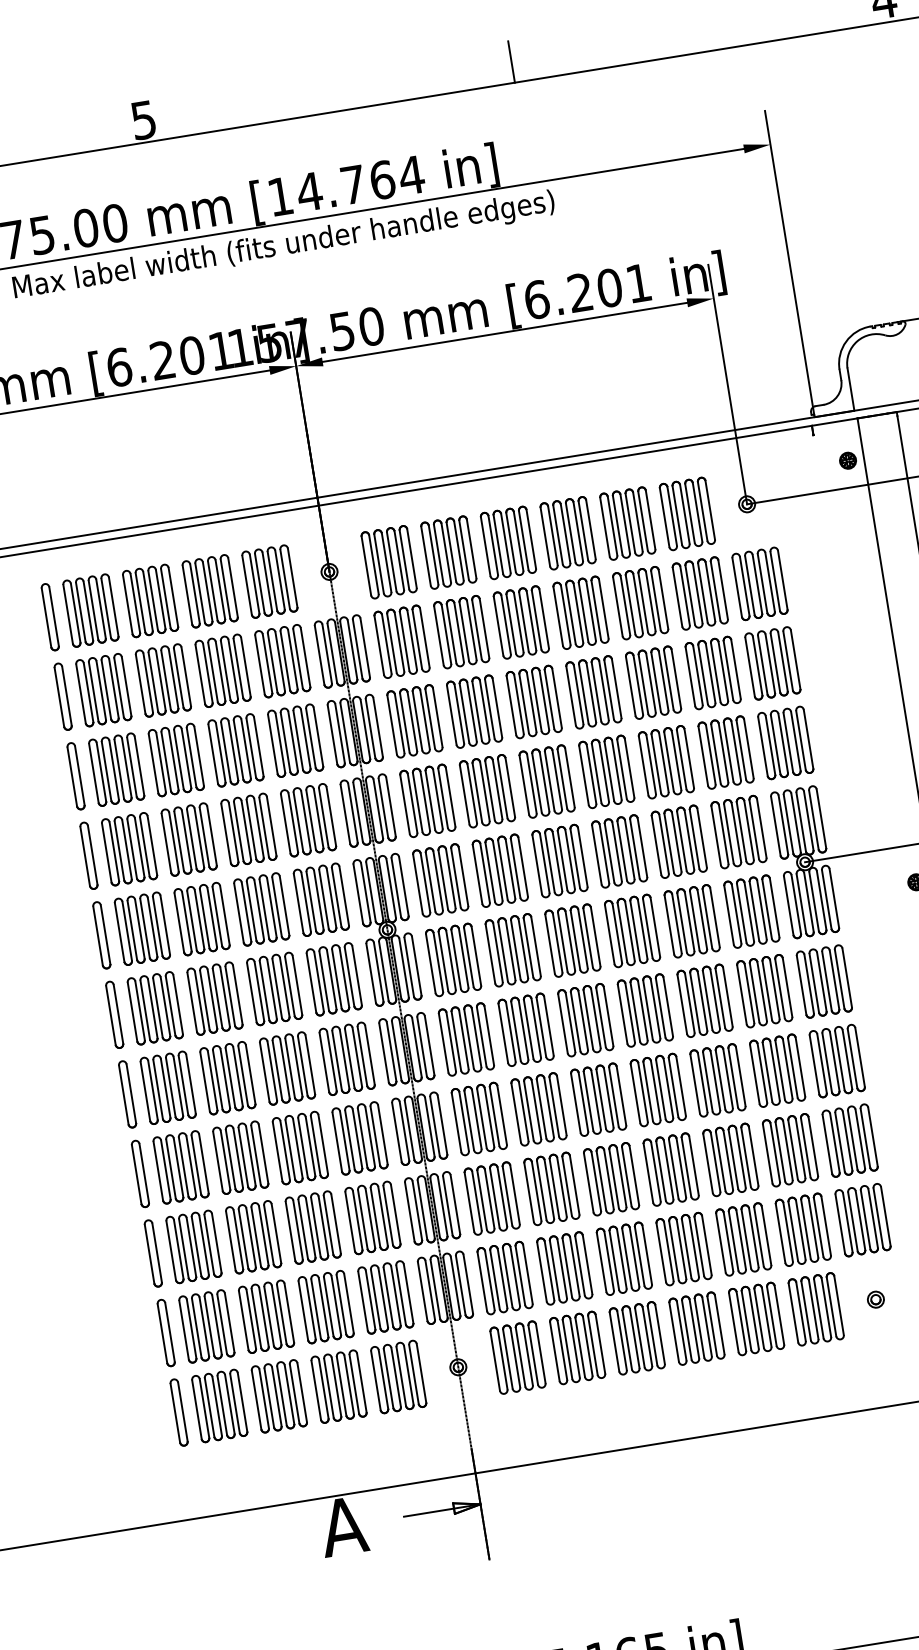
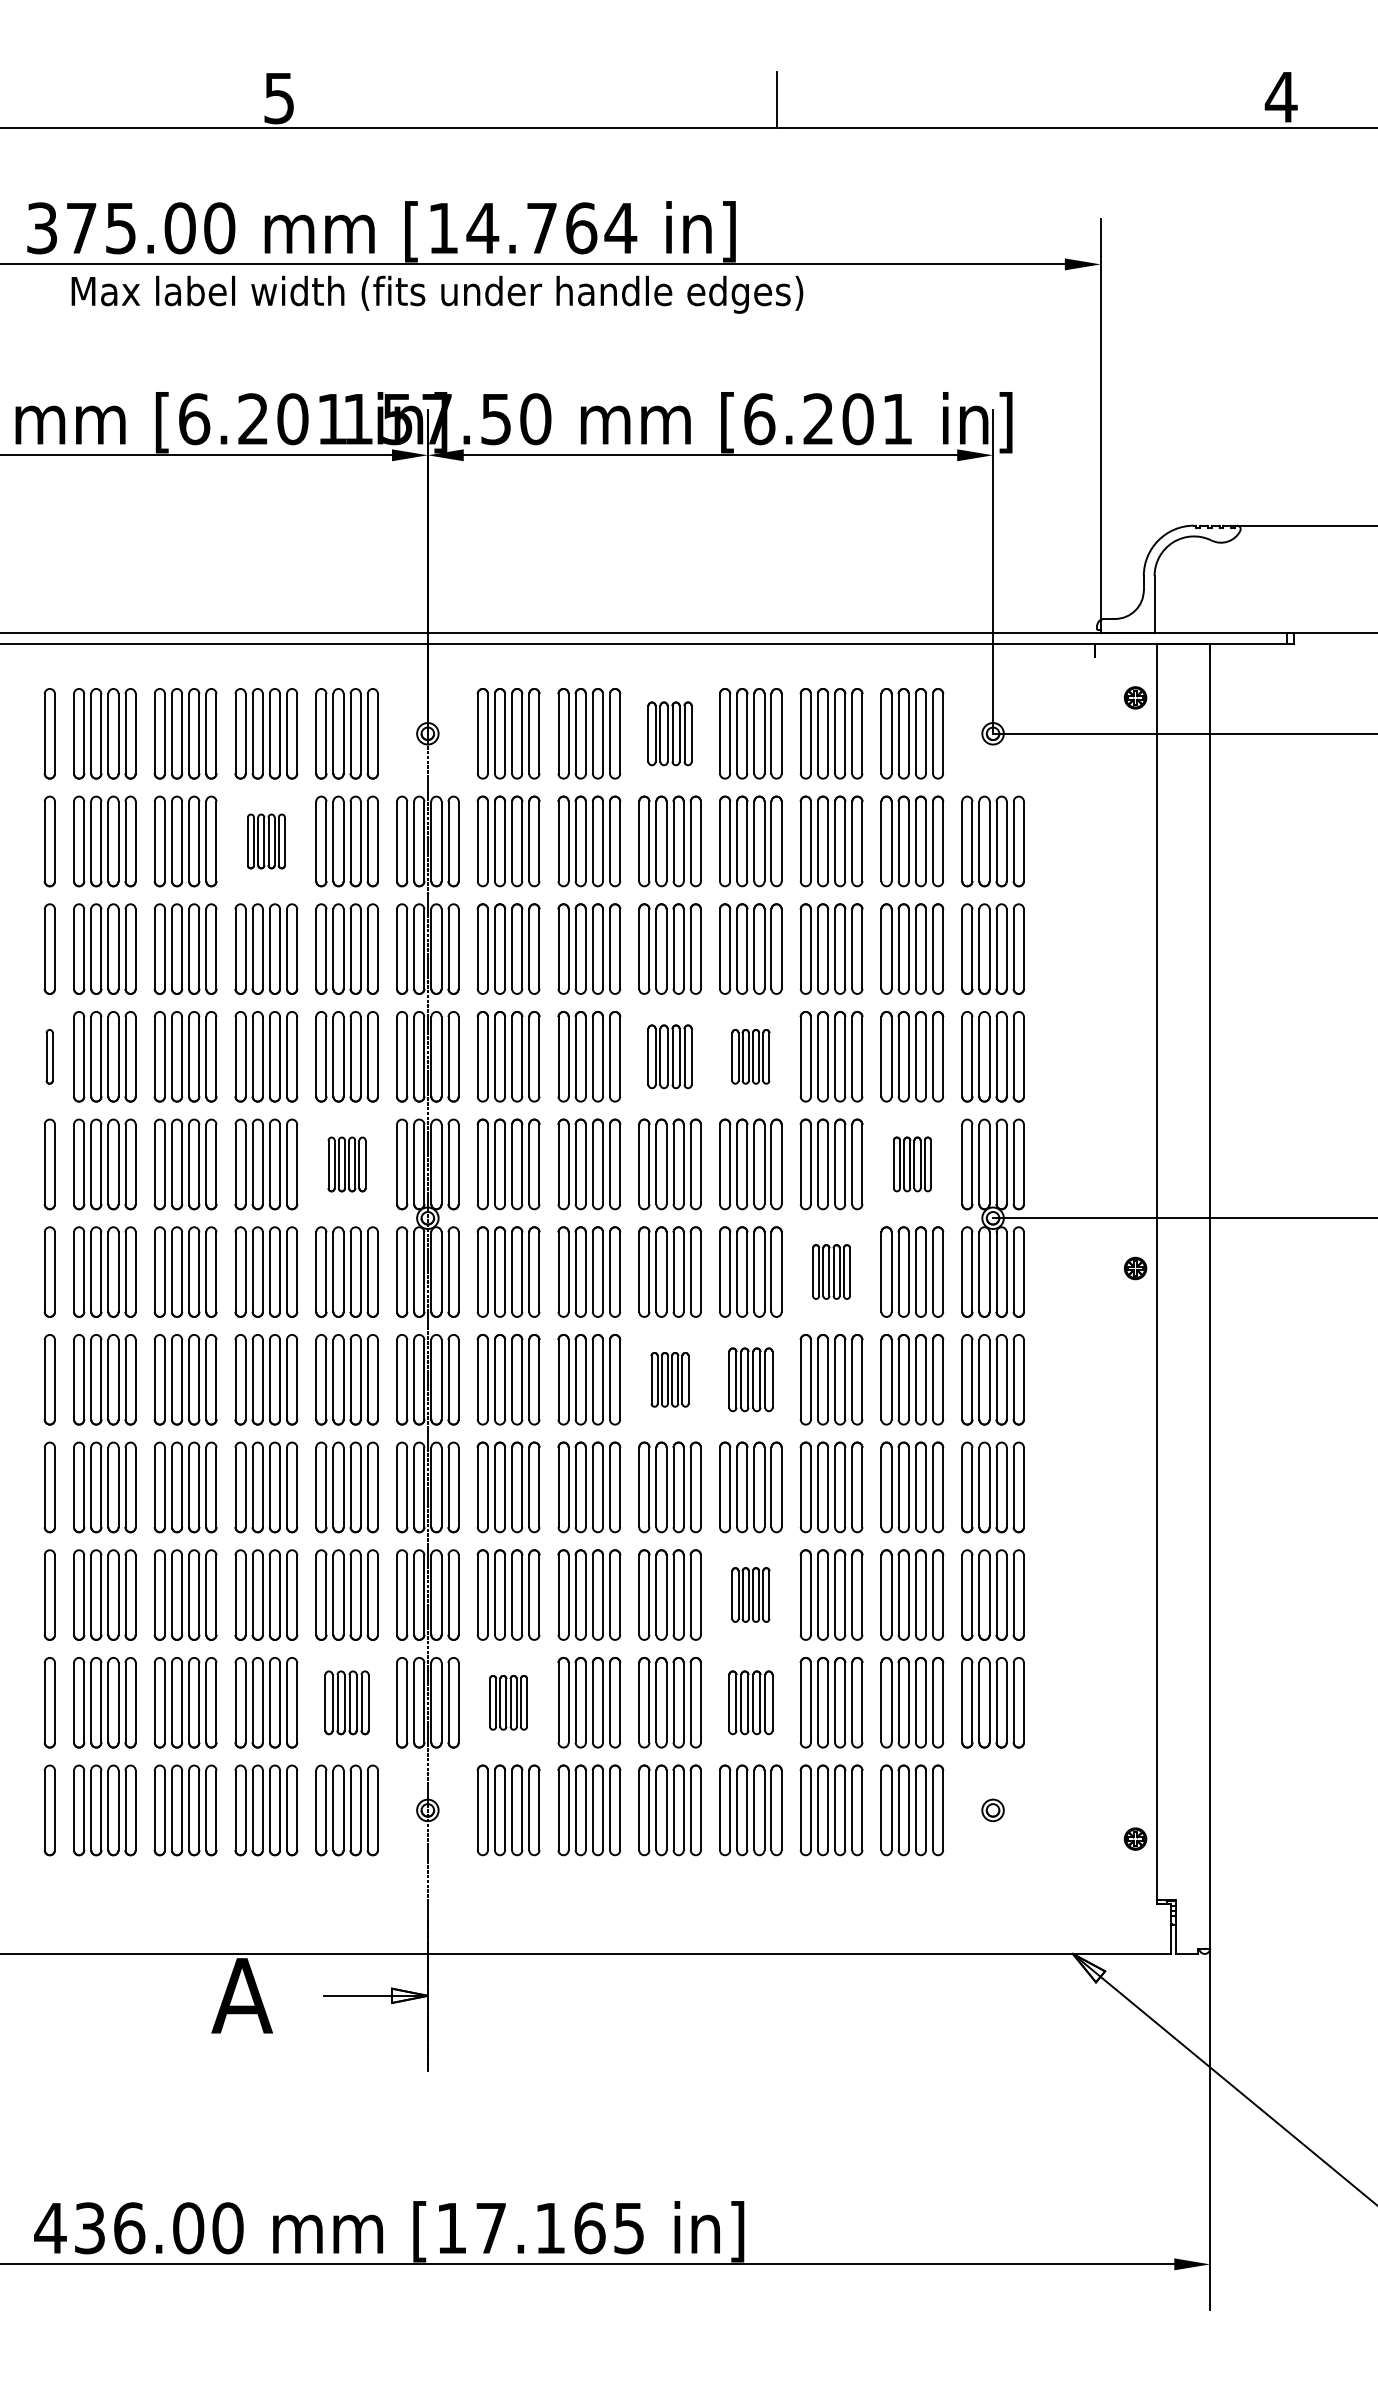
part: (508, 542) -> (669, 733), size x0.7
part: (223, 670) -> (266, 841), size x0.6
part: (606, 771) -> (750, 1056), size x0.6
part: (546, 781) -> (669, 1056), size x0.7
part: (739, 832) -> (912, 1164), size x0.6
part: (88, 855) -> (49, 1056), size x0.6
part: (320, 899) -> (346, 1164), size x0.6
part: (692, 920) -> (831, 1271), size x0.6
part: (645, 1010) -> (750, 1379), size x0.7
part: (585, 1020) -> (669, 1379), size x0.6
part: (670, 1169) -> (750, 1594), size x0.6
part: (683, 1248) -> (750, 1702), size x0.7
part: (505, 1277) -> (508, 1702), size x0.6
part: (385, 1297) -> (346, 1702), size x0.7

